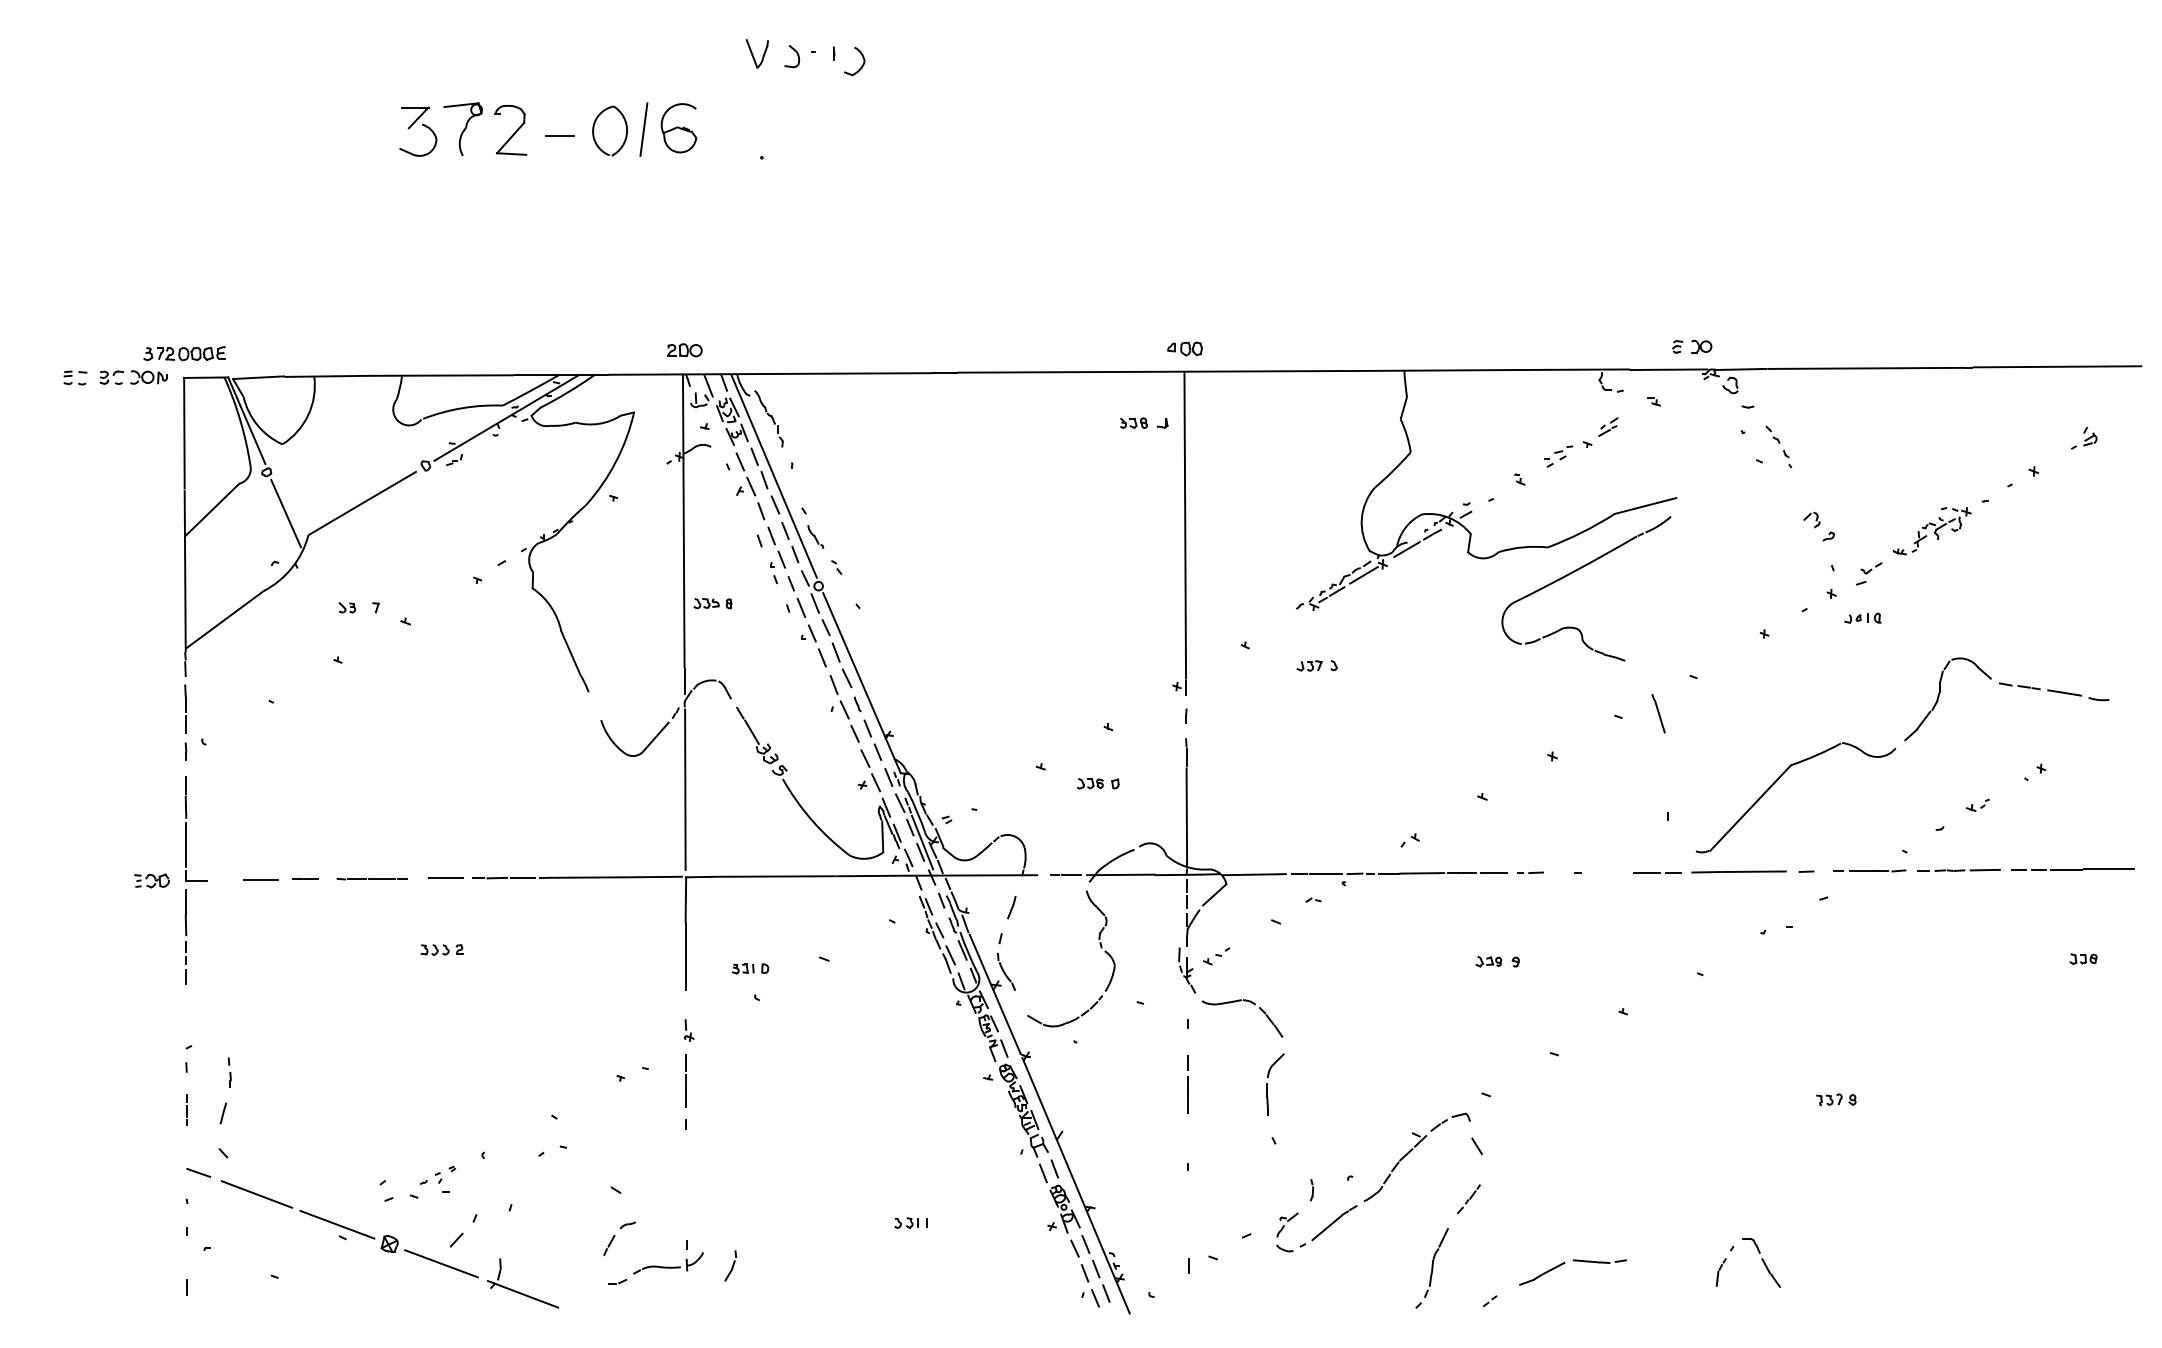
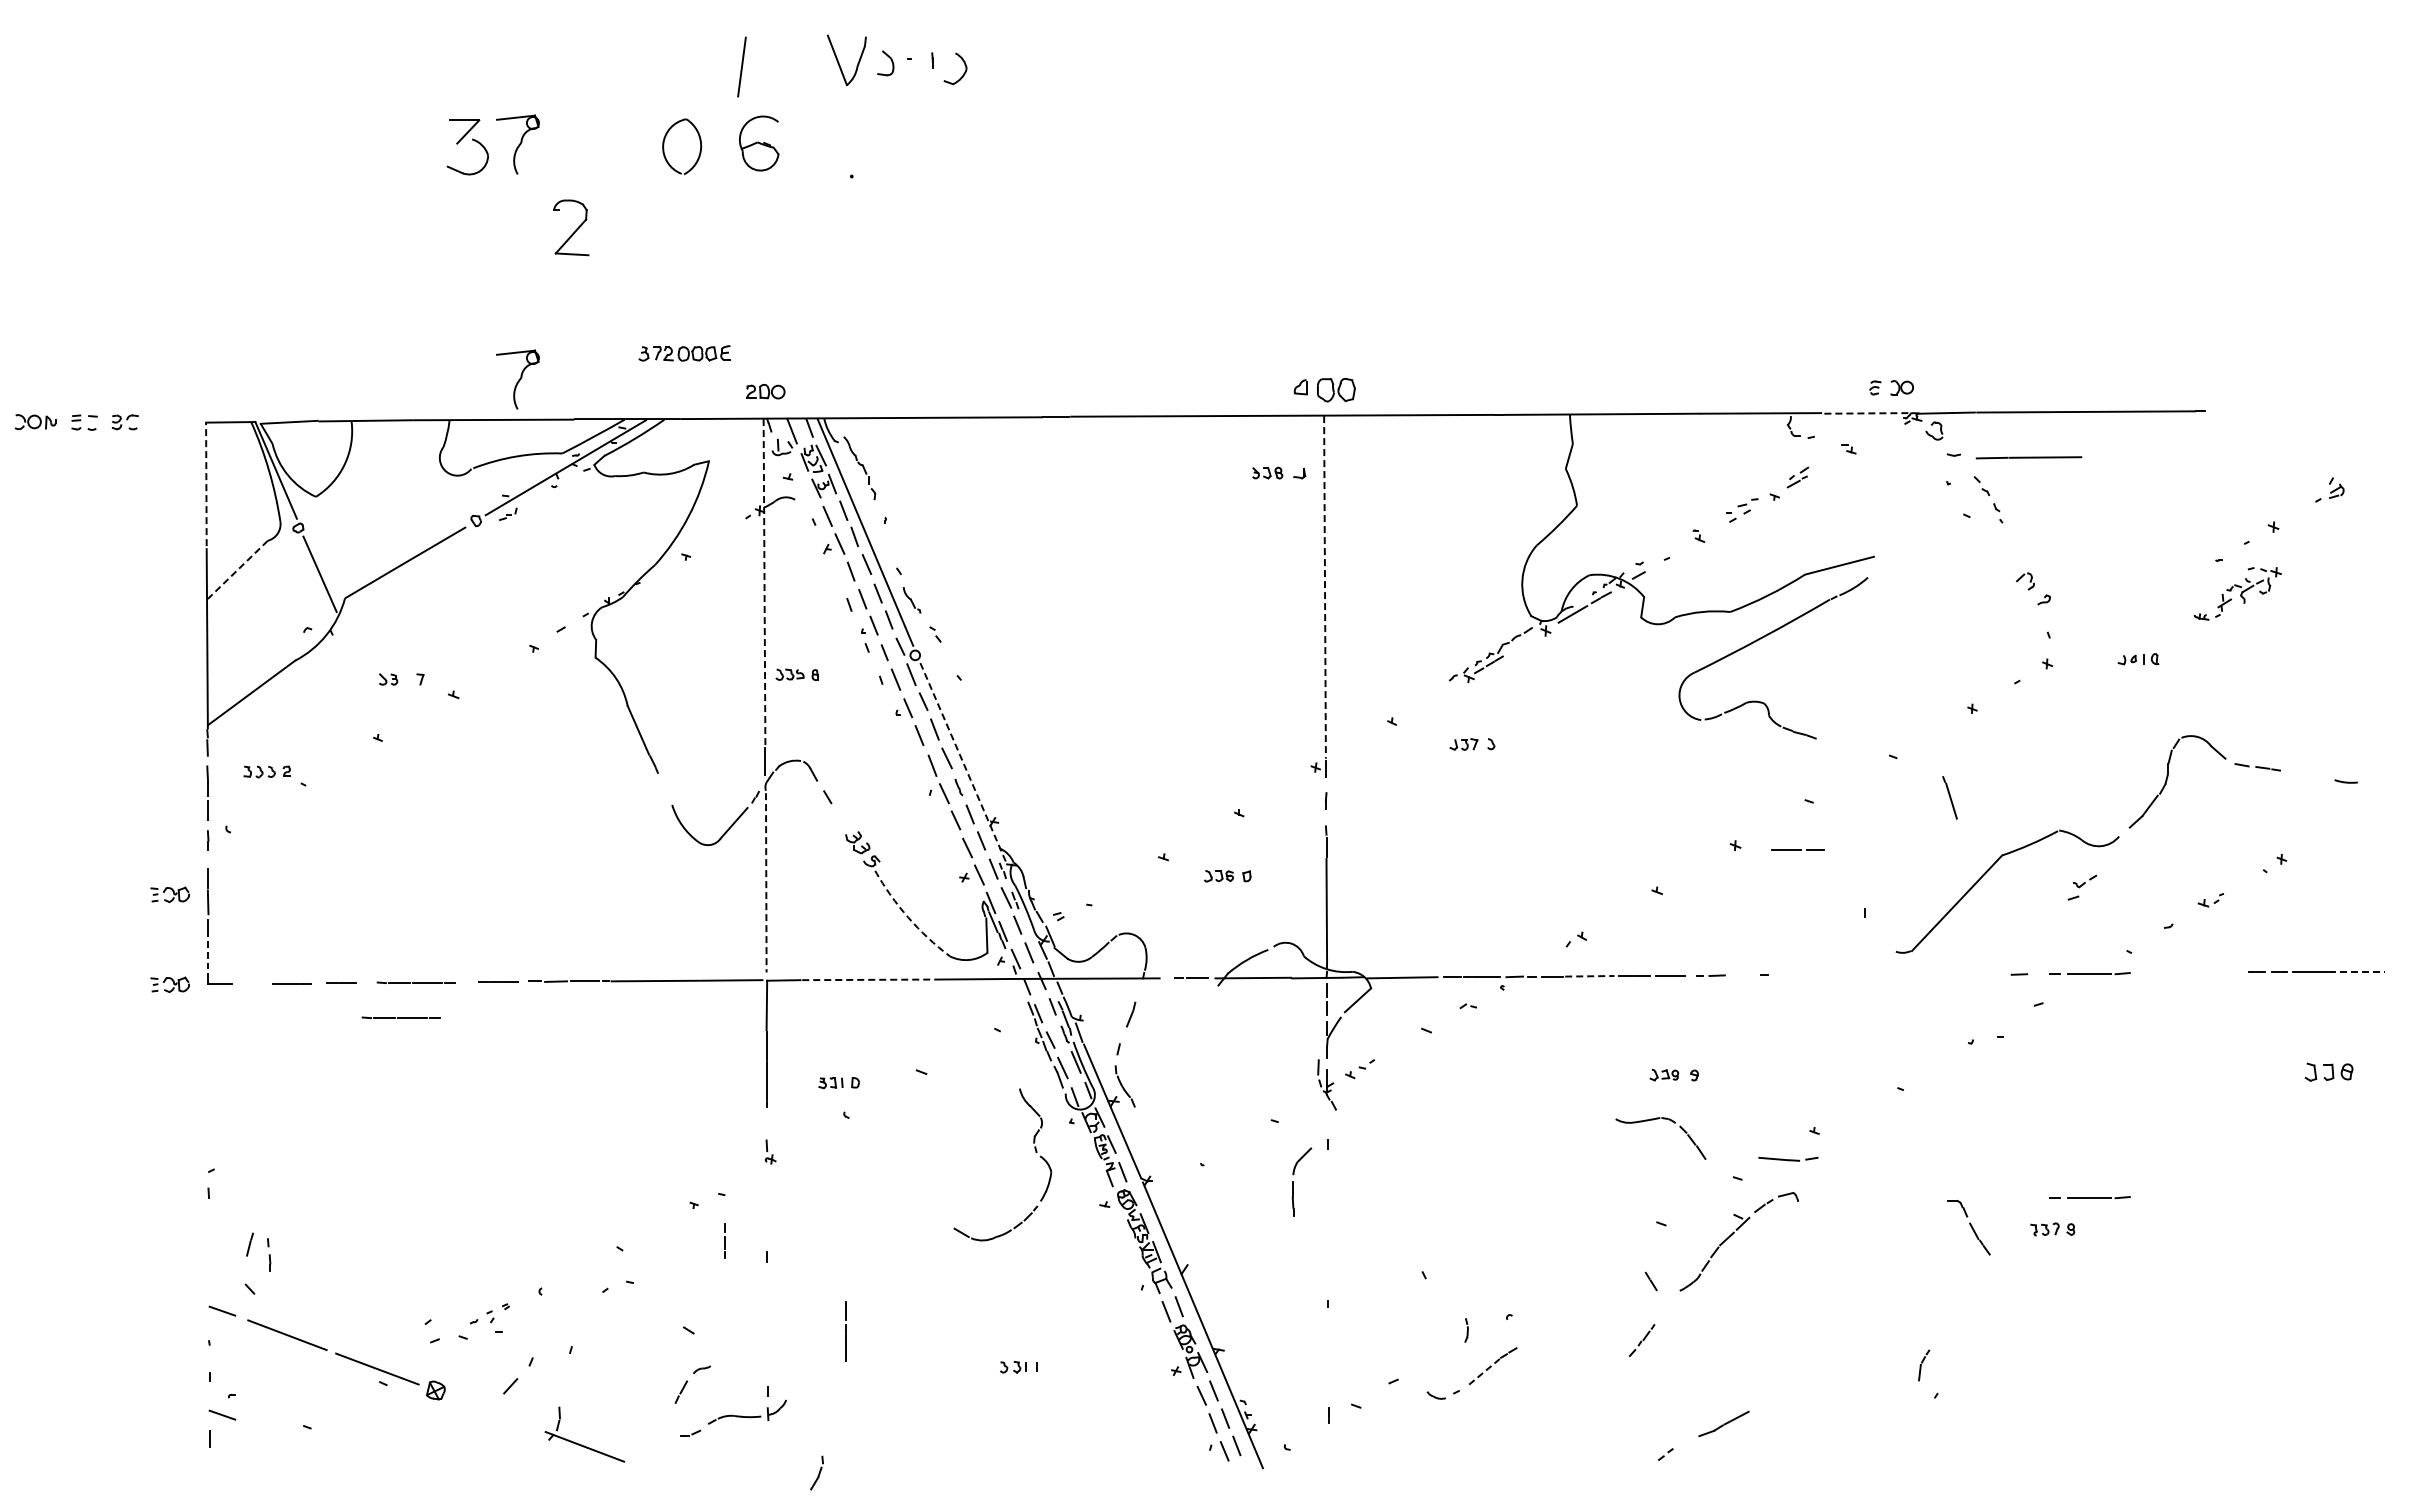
part: (757, 53) -> (846, 60), size x1.6
line: (643, 129) -> (741, 66), moved
part: (511, 130) -> (571, 227), moved
line: (559, 136) -> (625, 152), removed
part: (462, 339) -> (517, 379), added
part: (1184, 349) -> (1324, 390), size x1.6
part: (184, 353) -> (684, 353), moved
line: (2057, 366) -> (2299, 409), removed
line: (1668, 369) -> (1865, 413), solid -> dashed
part: (148, 377) -> (35, 422), moved
line: (184, 433) -> (206, 484), solid -> dashed
line: (212, 509) -> (237, 569), solid -> dashed
line: (683, 521) -> (764, 582), solid -> dashed
line: (1185, 525) -> (1325, 587), solid -> dashed
part: (1931, 530) -> (2237, 593), moved
part: (1869, 573) -> (2082, 887), moved
line: (1363, 575) -> (1524, 643), removed
part: (1862, 618) -> (2138, 659), moved
line: (861, 682) -> (963, 763), solid -> dashed
line: (2064, 692) -> (2307, 774), removed
line: (1658, 713) -> (1949, 797), moved
line: (751, 732) -> (840, 818), removed
line: (685, 789) -> (766, 882), solid -> dashed
part: (151, 800) -> (169, 894), added
arc: (812, 820) -> (908, 917), solid -> dashed
line: (922, 842) -> (1031, 941), removed
line: (186, 849) -> (208, 949), solid -> dashed
line: (1958, 869) -> (2189, 972), removed
line: (2109, 869) -> (2357, 971), solid -> dashed
line: (1657, 871) -> (1797, 849), moved
line: (1738, 871) -> (2028, 457), moved
line: (1421, 873) -> (1589, 976), solid -> dashed
line: (776, 876) -> (868, 979), solid -> dashed
line: (358, 910) -> (400, 1017), added
line: (186, 936) -> (208, 1046), removed
part: (1100, 947) -> (1035, 1152), moved
part: (441, 949) -> (266, 771), moved
part: (2083, 958) -> (2328, 1071), size x1.6
part: (1240, 1001) -> (1658, 1119), moved
part: (1869, 1071) -> (2089, 1197), added
part: (230, 1072) -> (269, 1254), moved
line: (685, 1081) -> (845, 1331), moved
line: (1187, 1083) -> (1327, 1211), removed
part: (1267, 1083) -> (1293, 1181), moved
line: (186, 1109) -> (724, 1240), moved
part: (1411, 1151) -> (1732, 1235), moved
part: (1287, 1225) -> (1439, 1369), removed
line: (1327, 1227) -> (1483, 1372), solid -> dashed
part: (1599, 1261) -> (1788, 1159), moved
part: (1760, 1262) -> (1968, 1227), moved
line: (441, 1263) -> (493, 1412), removed
line: (198, 1265) -> (222, 1414), added
part: (730, 1265) -> (816, 1472), moved
part: (1431, 1268) -> (1600, 1417), removed
part: (1721, 1272) -> (1924, 1365), moved

